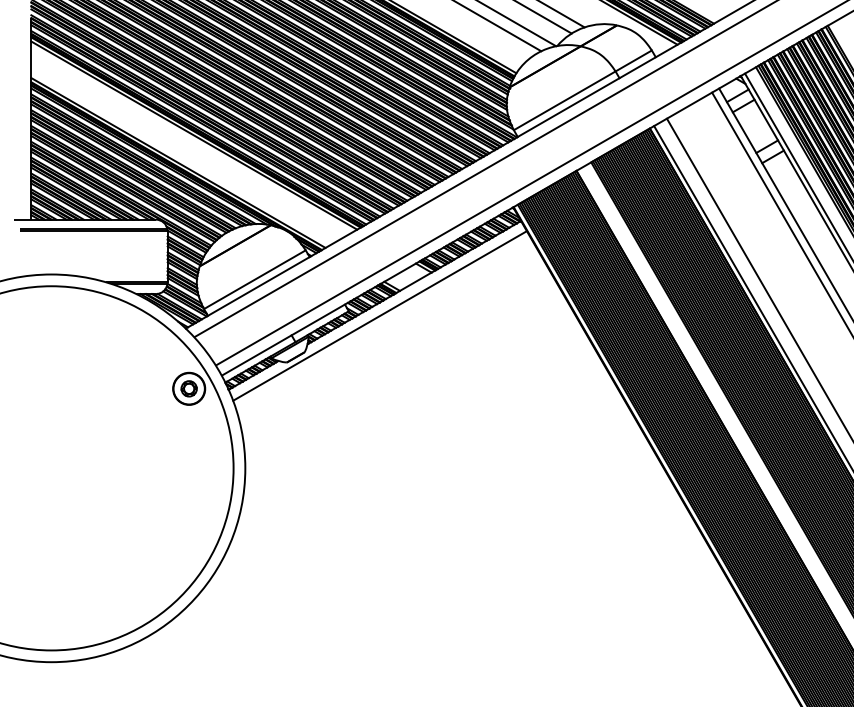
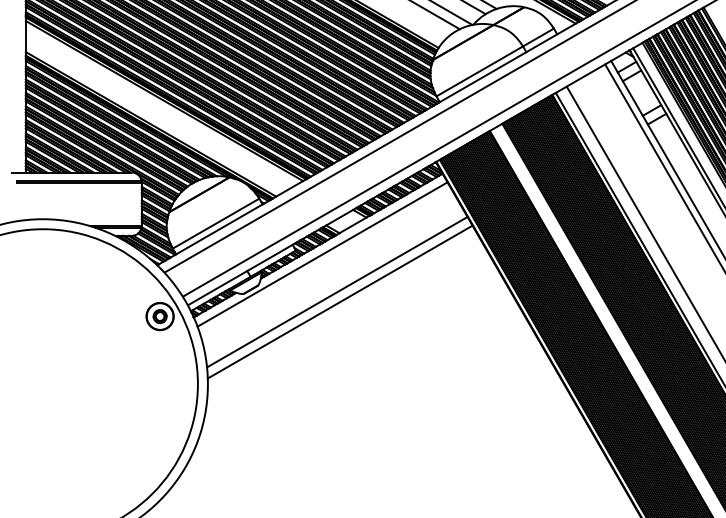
line: (397, 359) -> (337, 291), added
line: (400, 371) -> (339, 301), added

